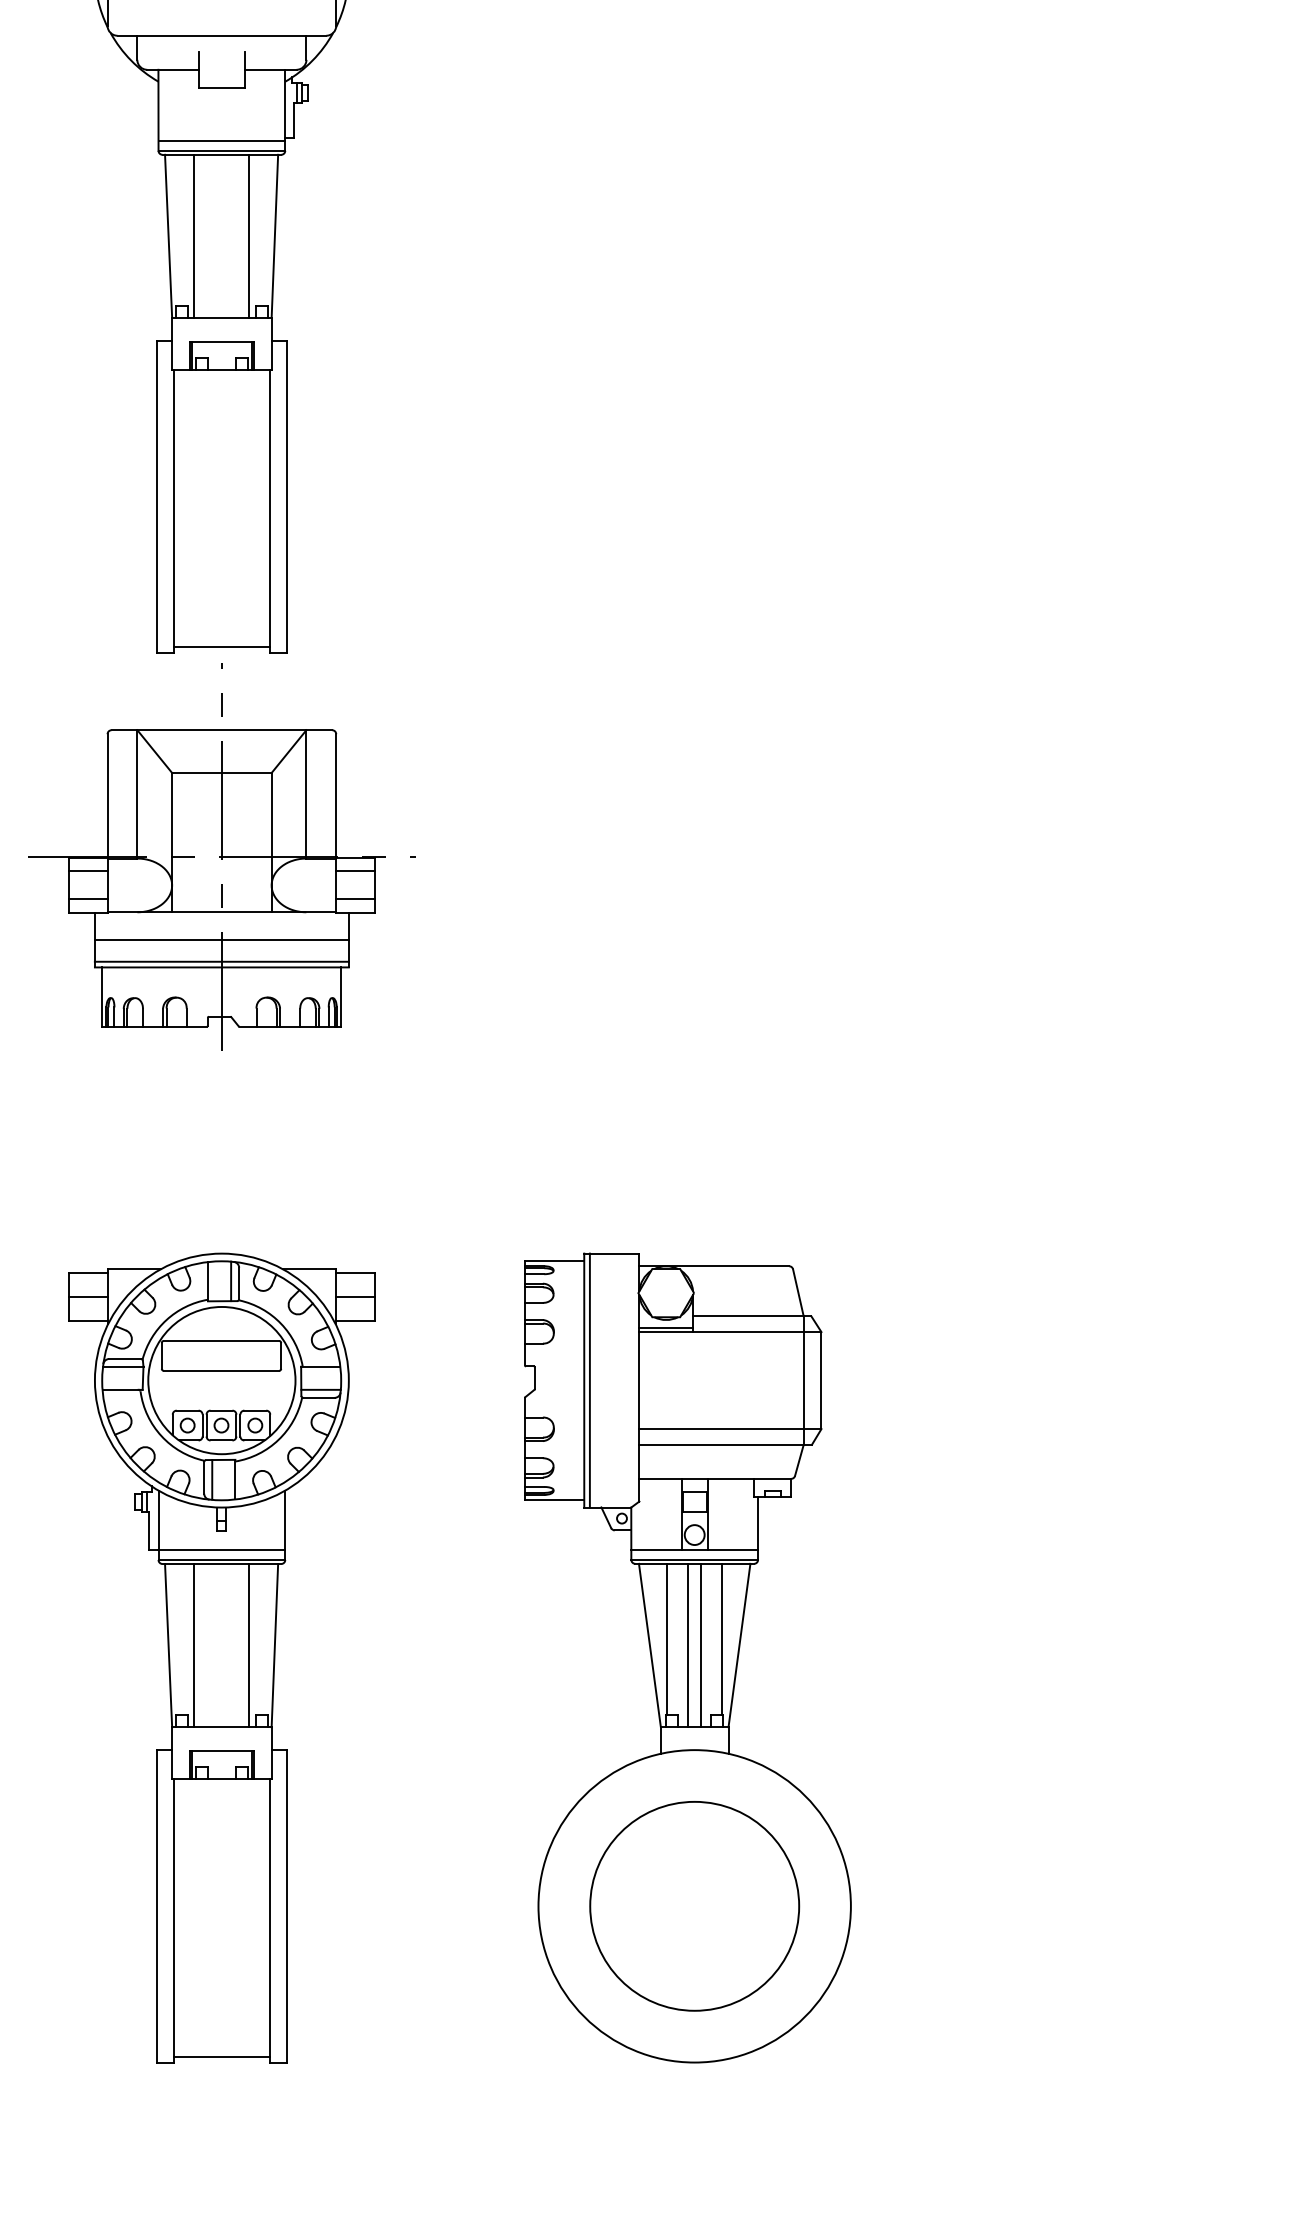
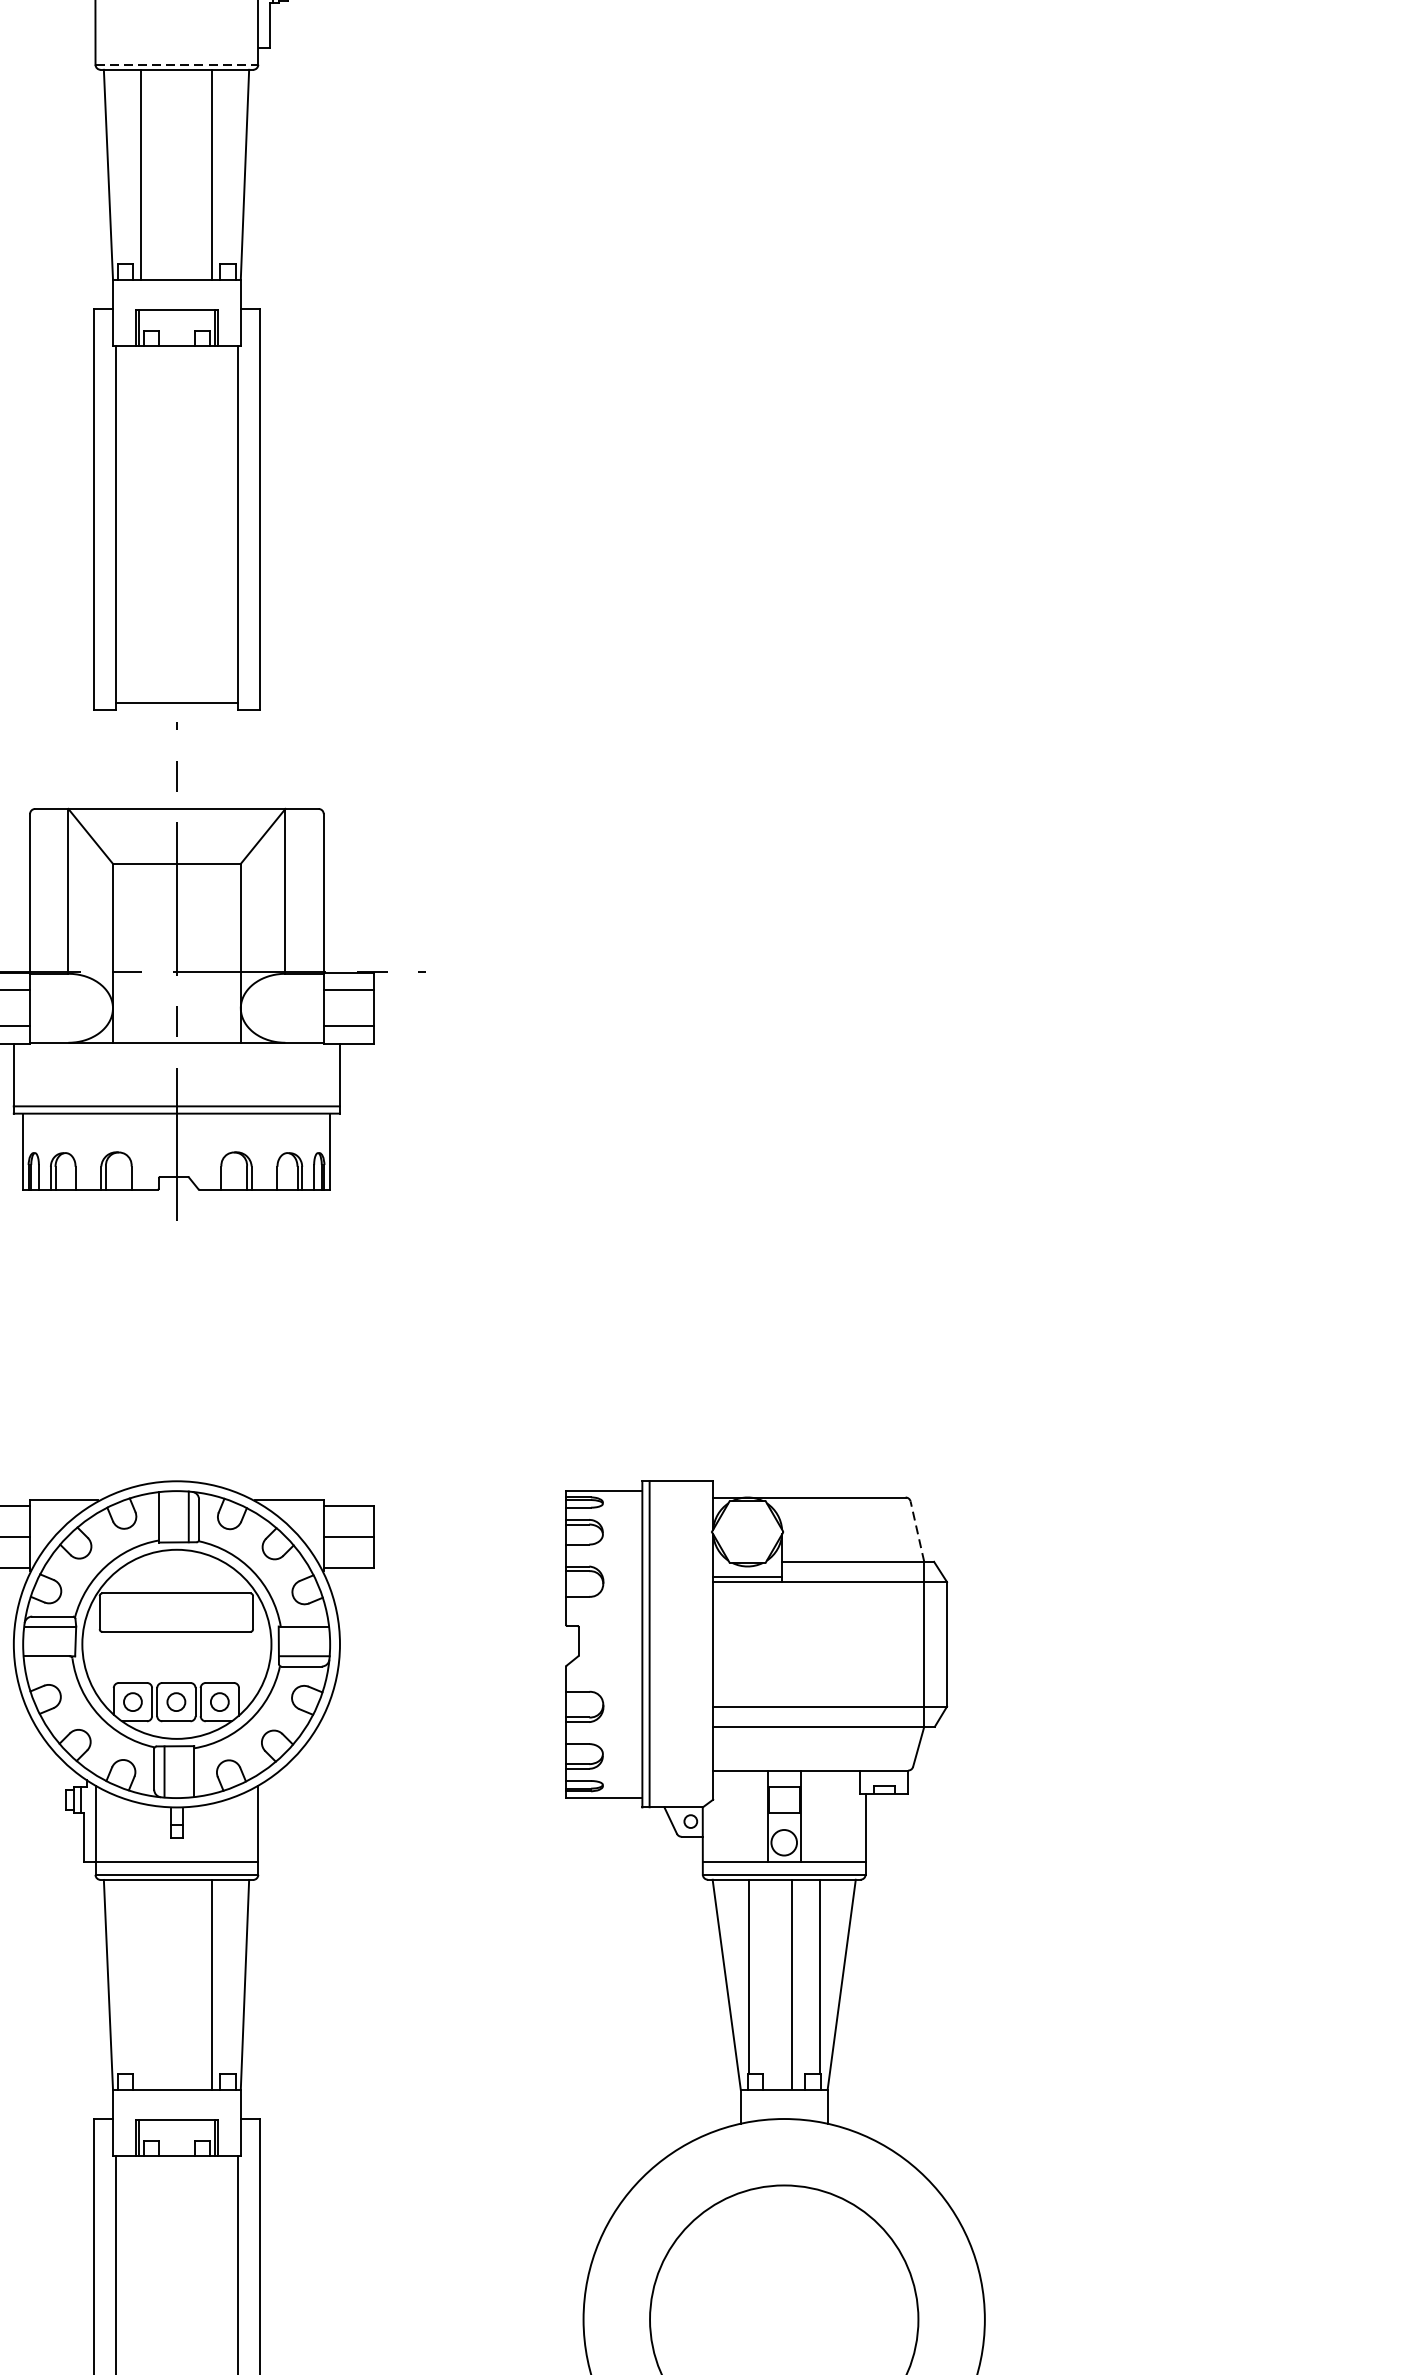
line: (221, 140) -> (176, 51), removed
line: (222, 150) -> (177, 64), solid -> dashed
line: (221, 939) -> (176, 1077), removed
line: (798, 1292) -> (917, 1531), solid -> dashed
line: (193, 1645) -> (140, 1984), removed
line: (688, 1645) -> (776, 1984), removed

